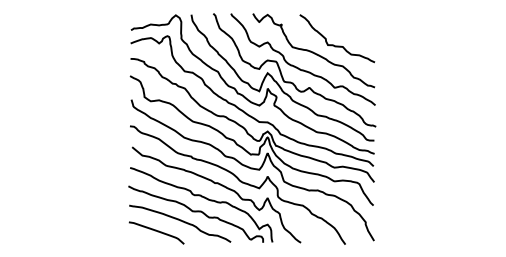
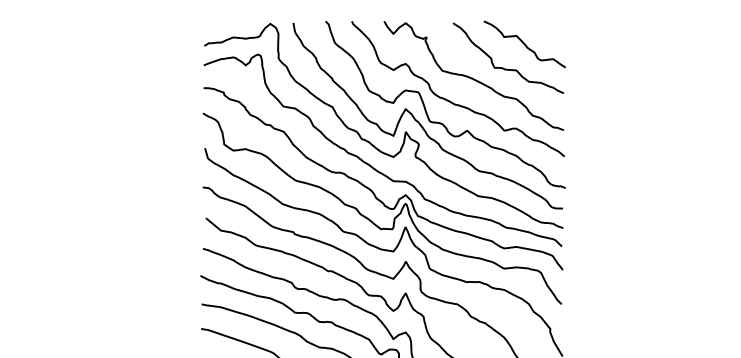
curve: (348, 29) -> (524, 44), added

